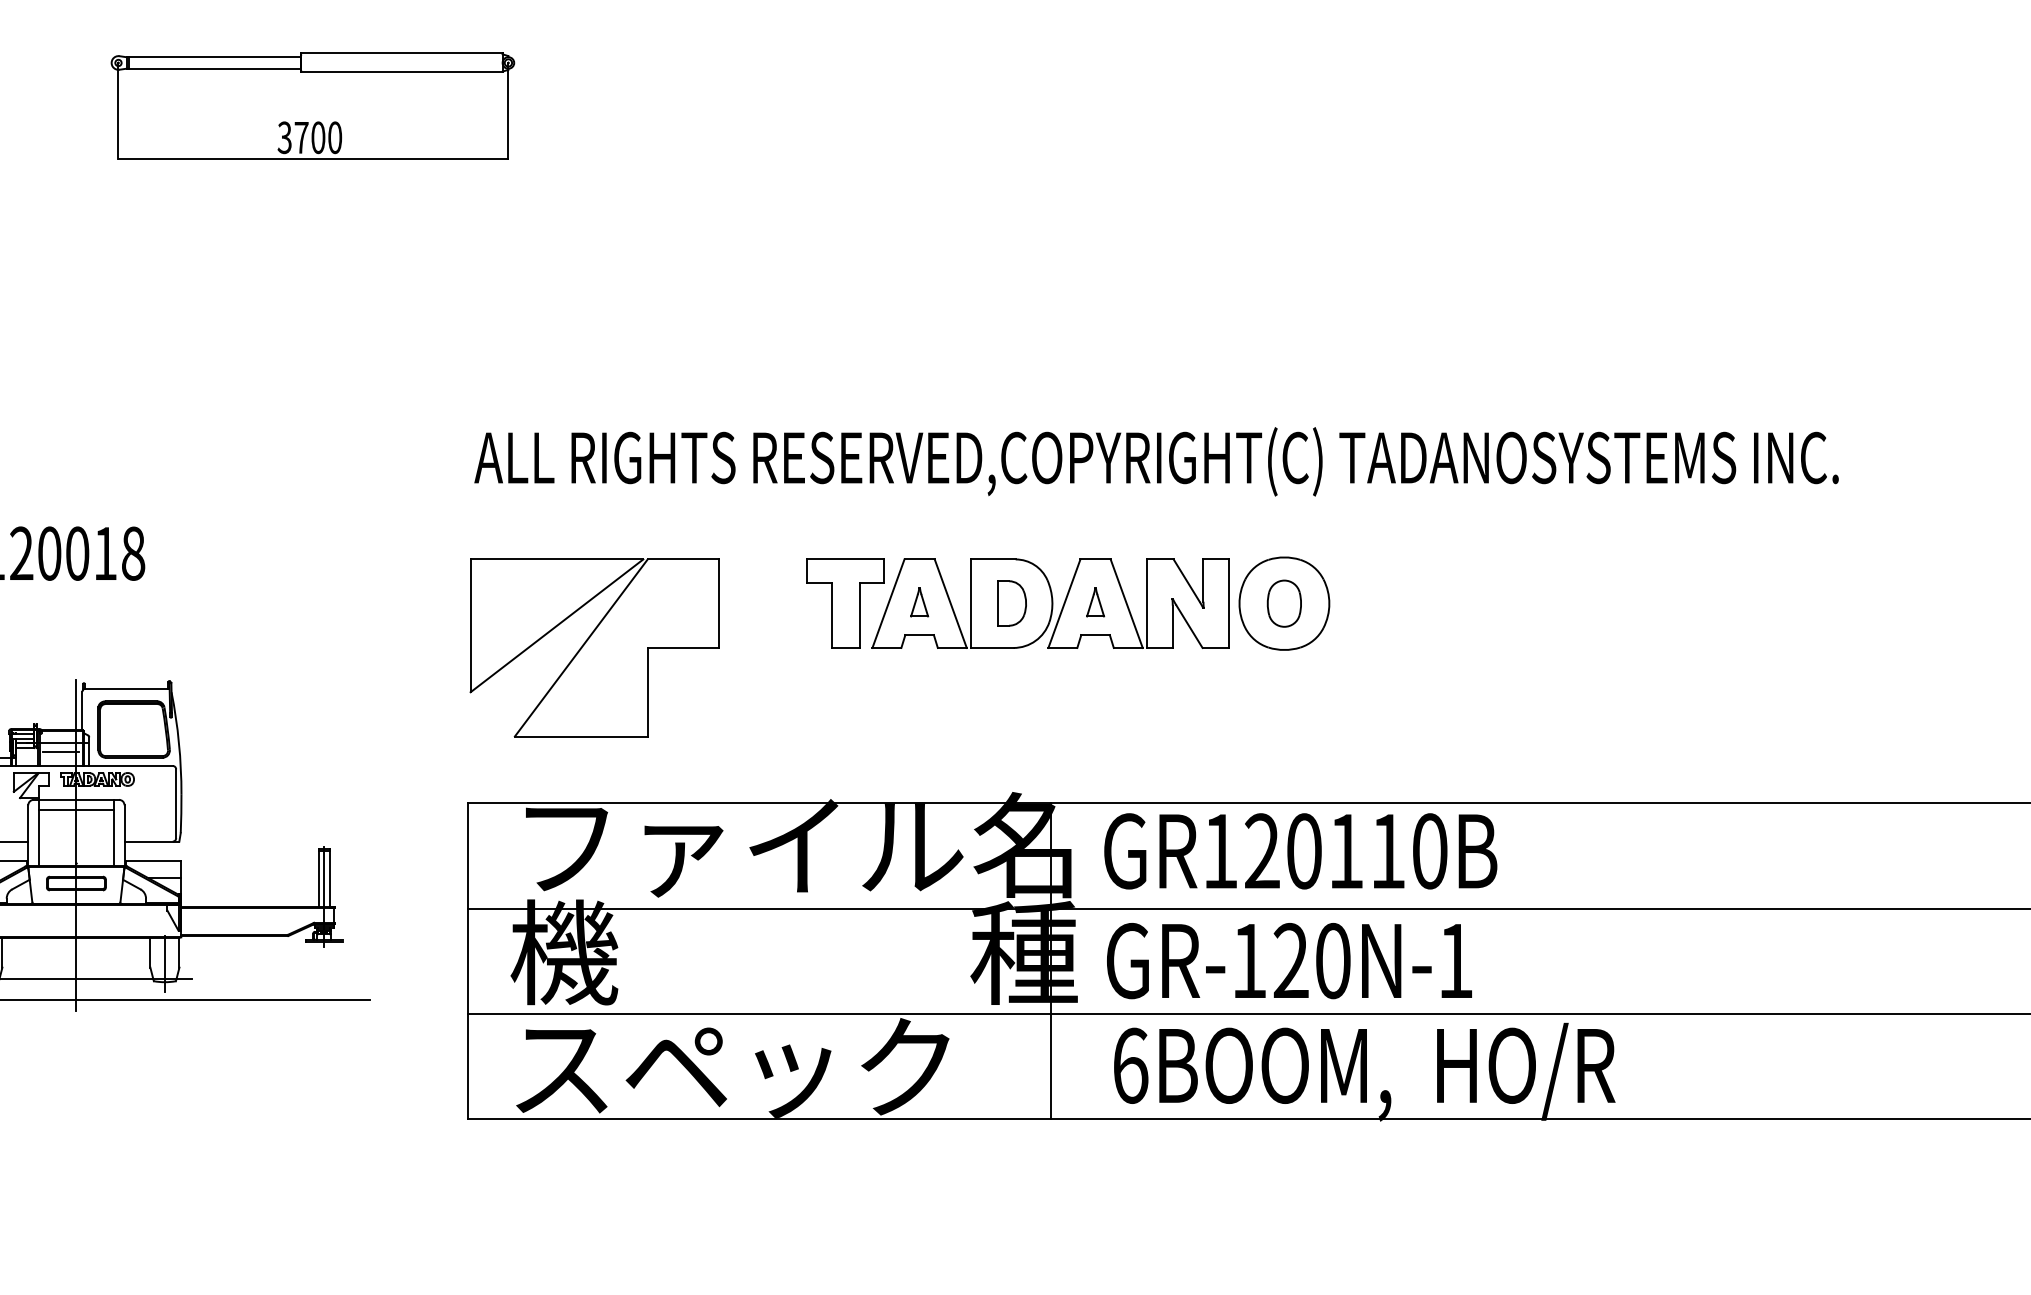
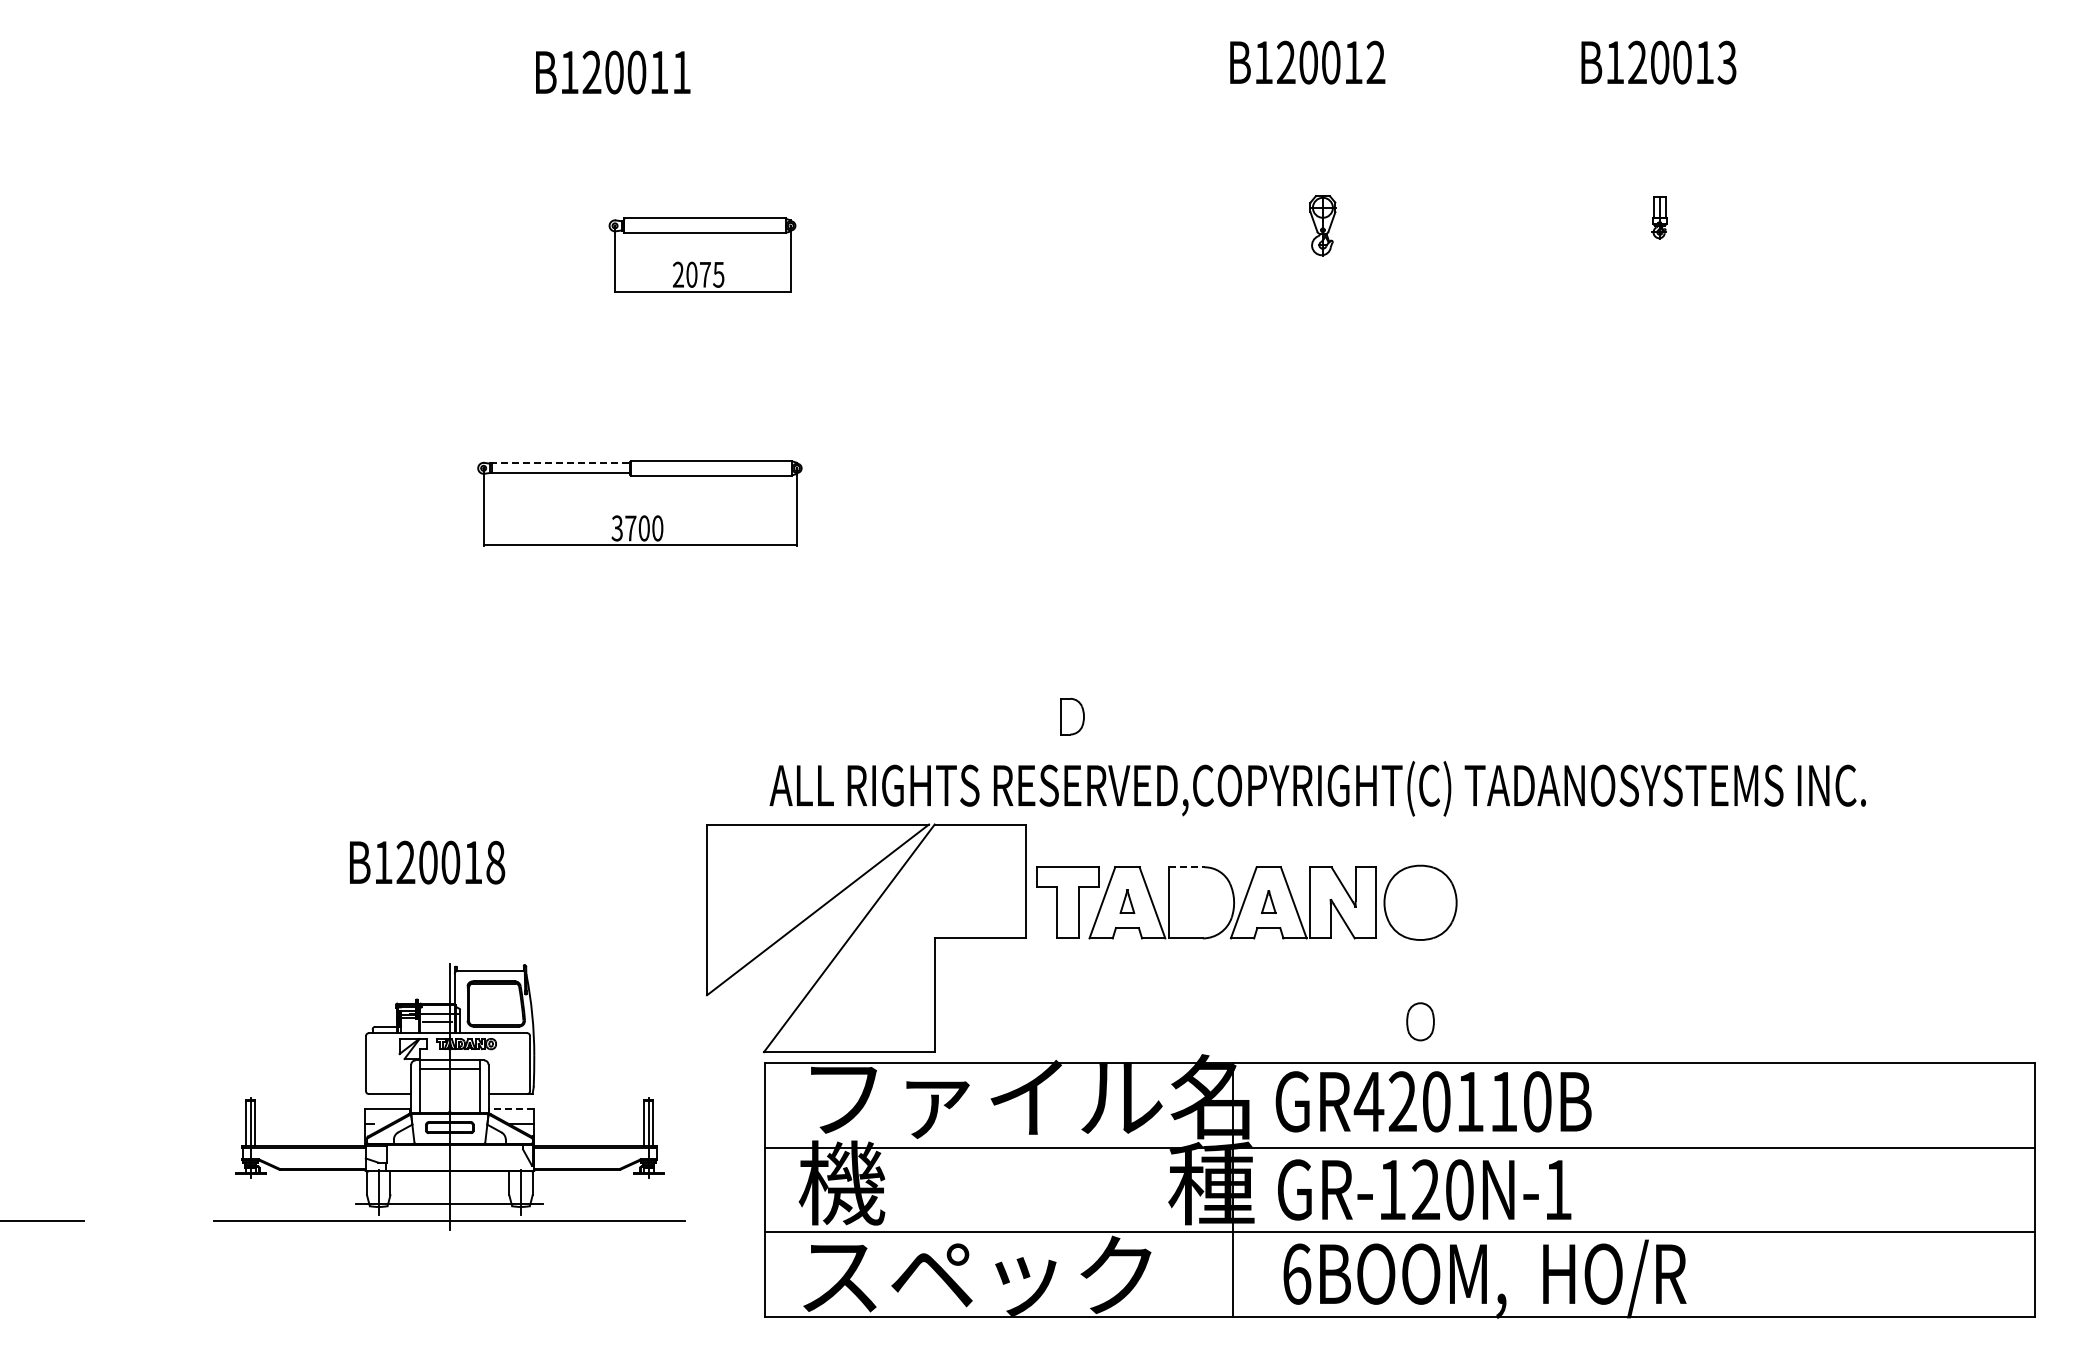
line: (214, 56) -> (560, 463), solid -> dashed
line: (993, 559) -> (1186, 867), solid -> dashed
part: (1011, 603) -> (1072, 716), moved
part: (1284, 603) -> (1420, 1021), moved
part: (593, 648) -> (865, 938), size x1.6
text: (1219, 850) -> (1368, 1101), GR120110B -> GR420110B
line: (153, 860) -> (511, 1109), solid -> dashed

